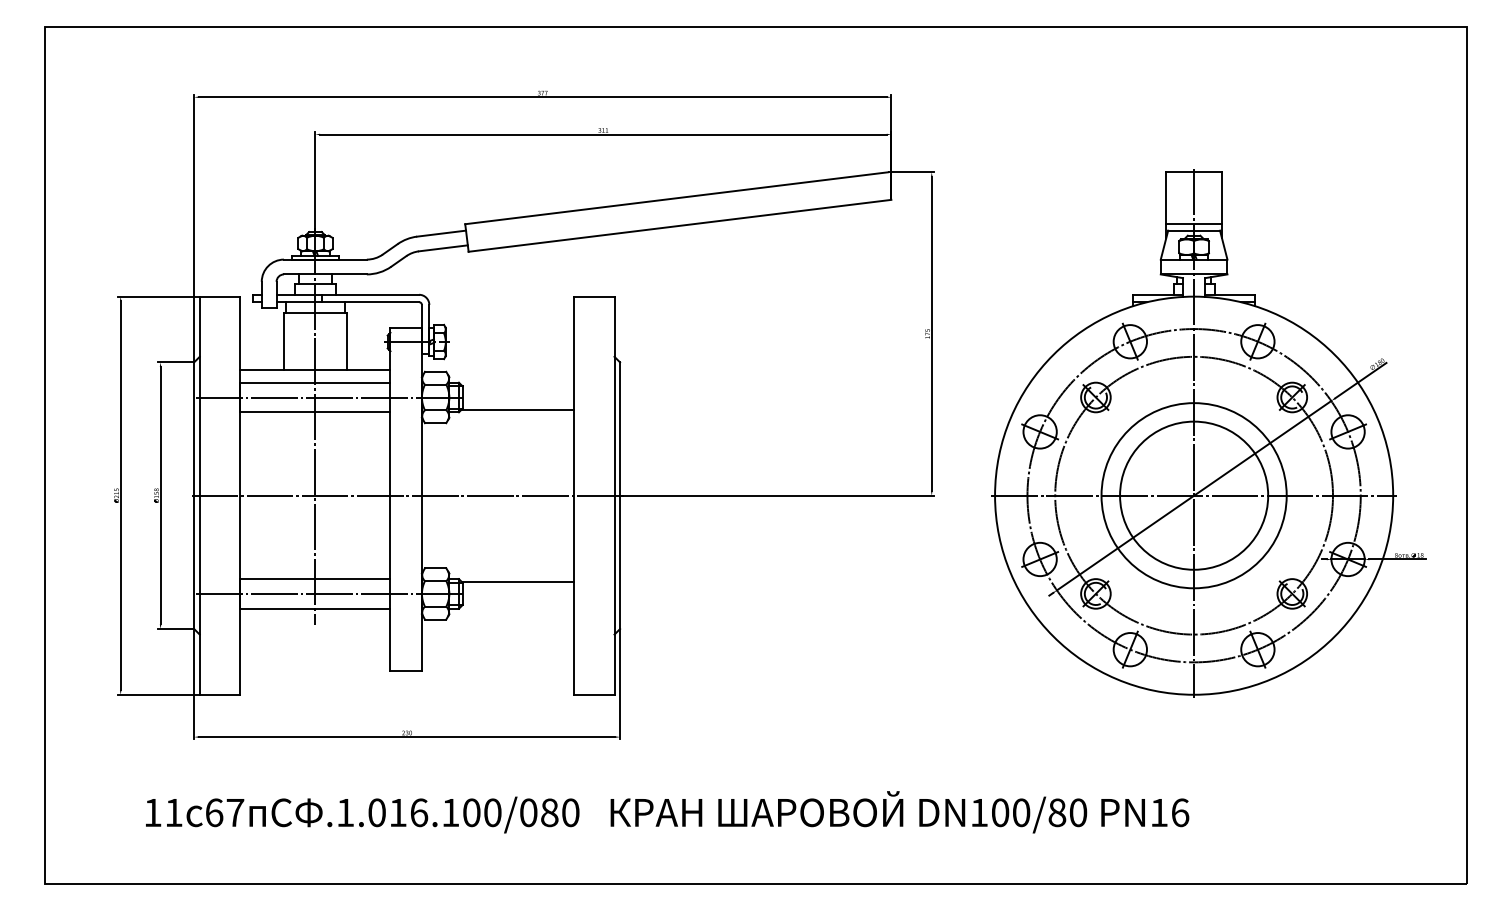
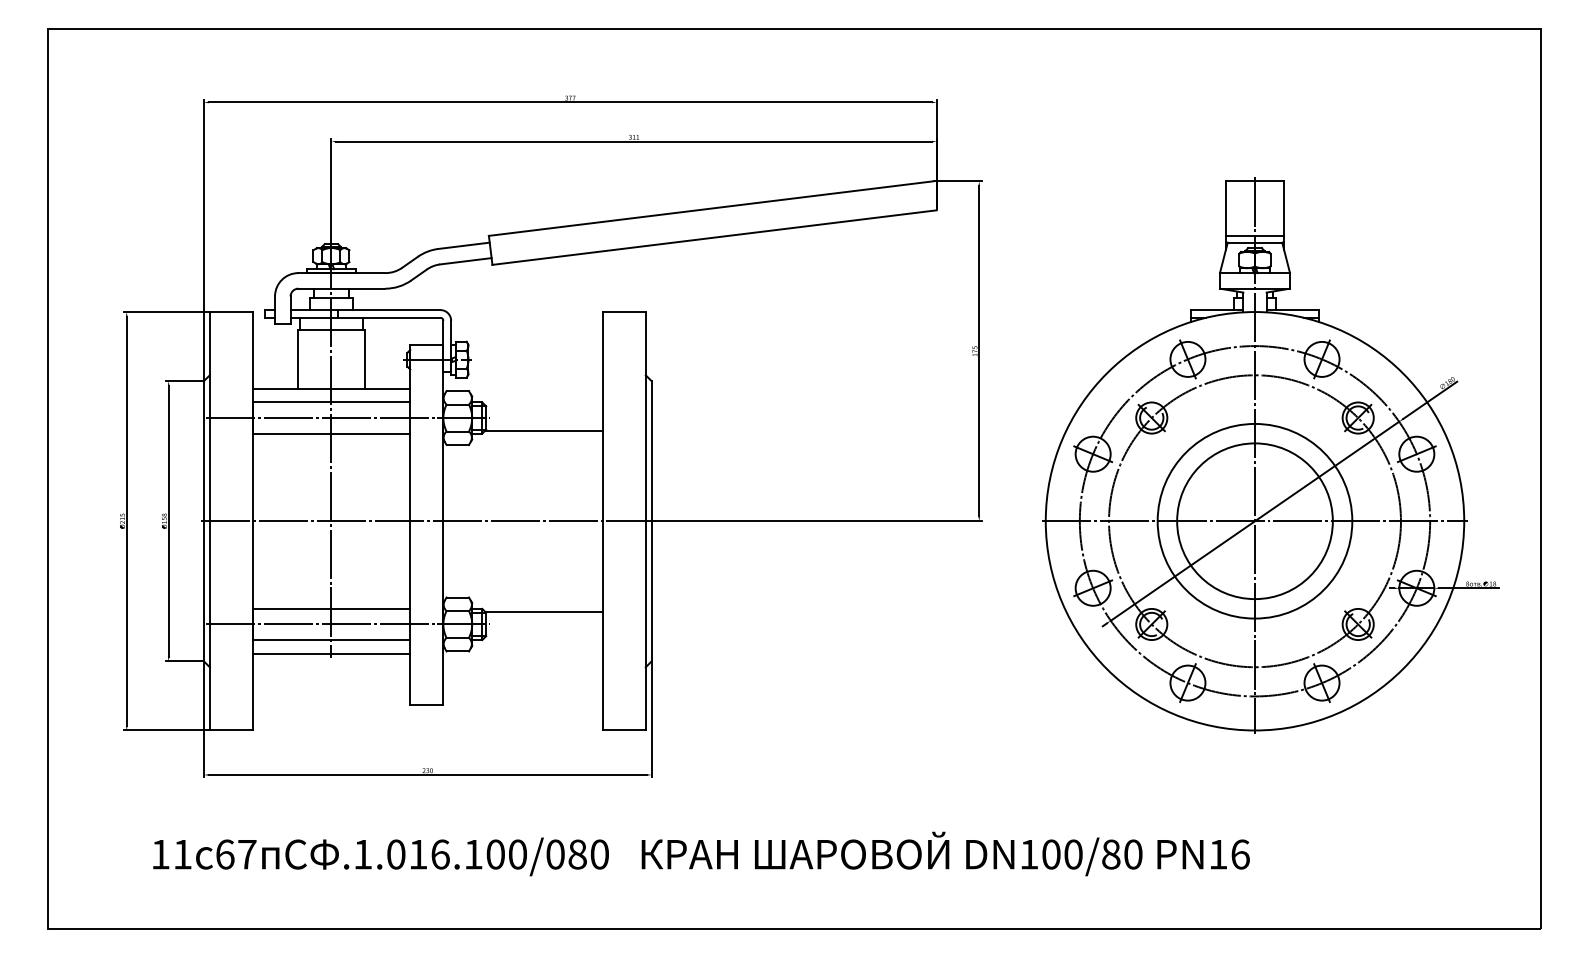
line: (315, 621) -> (331, 653), added

